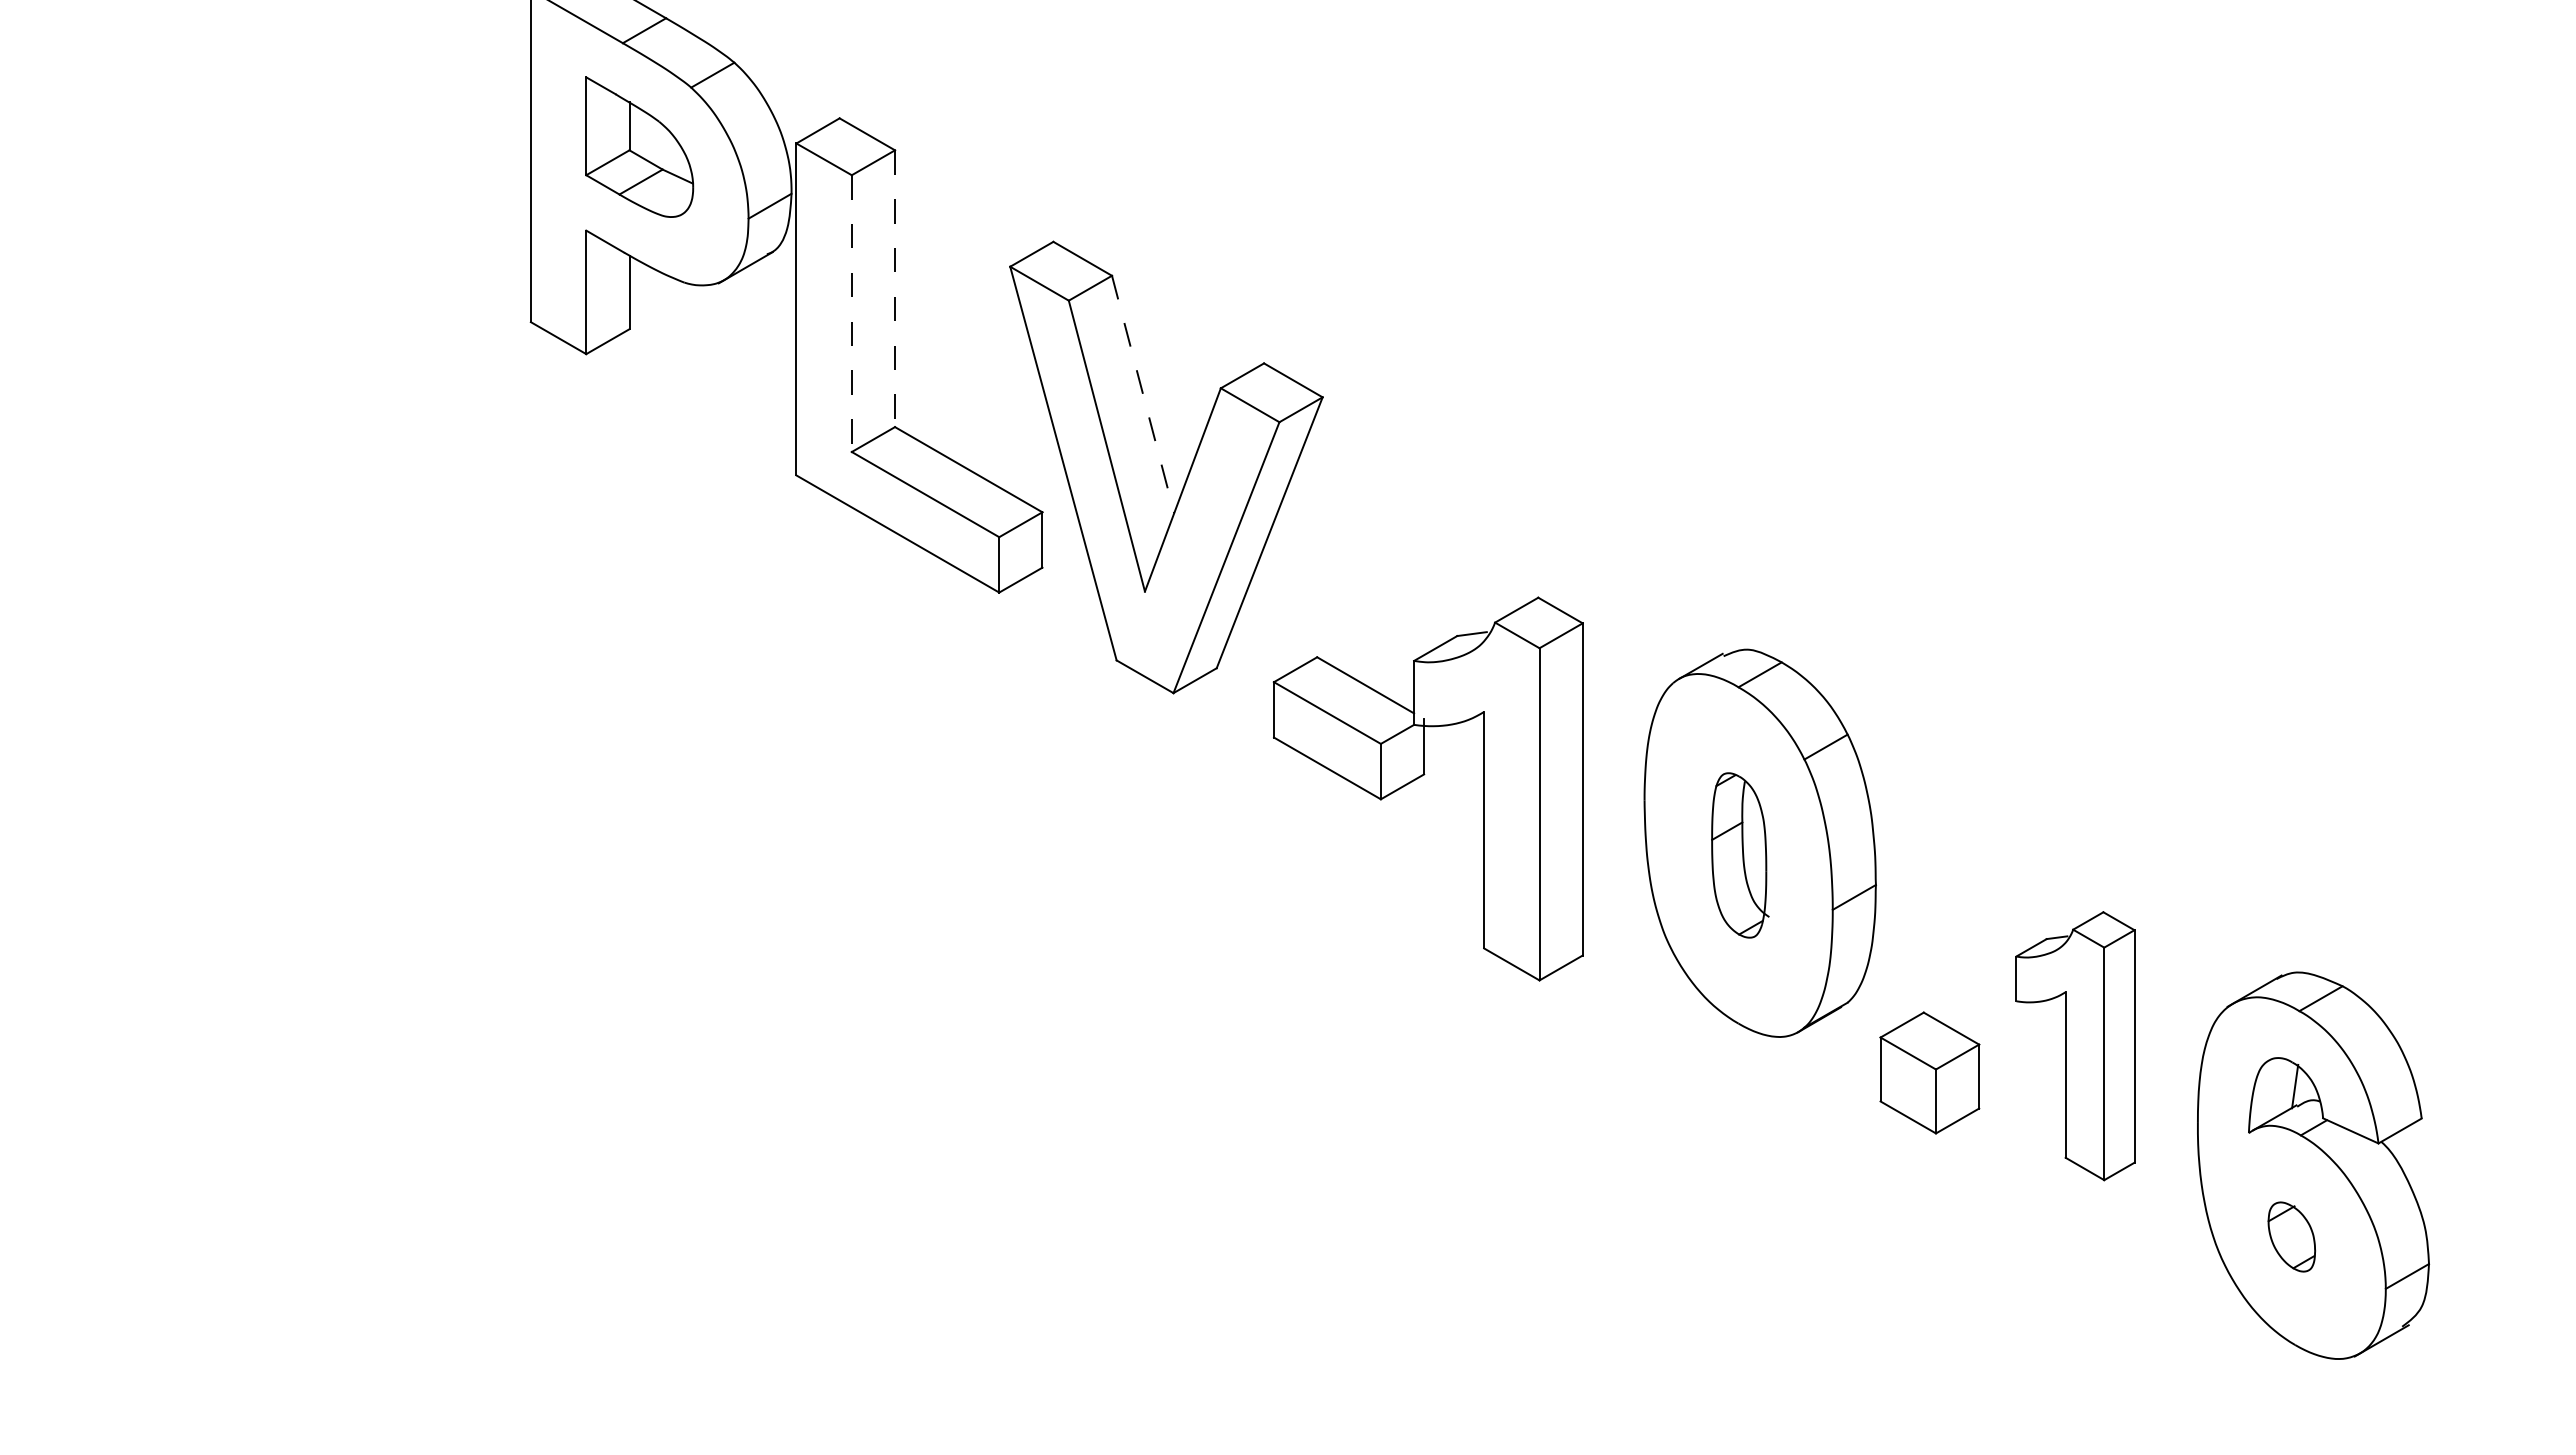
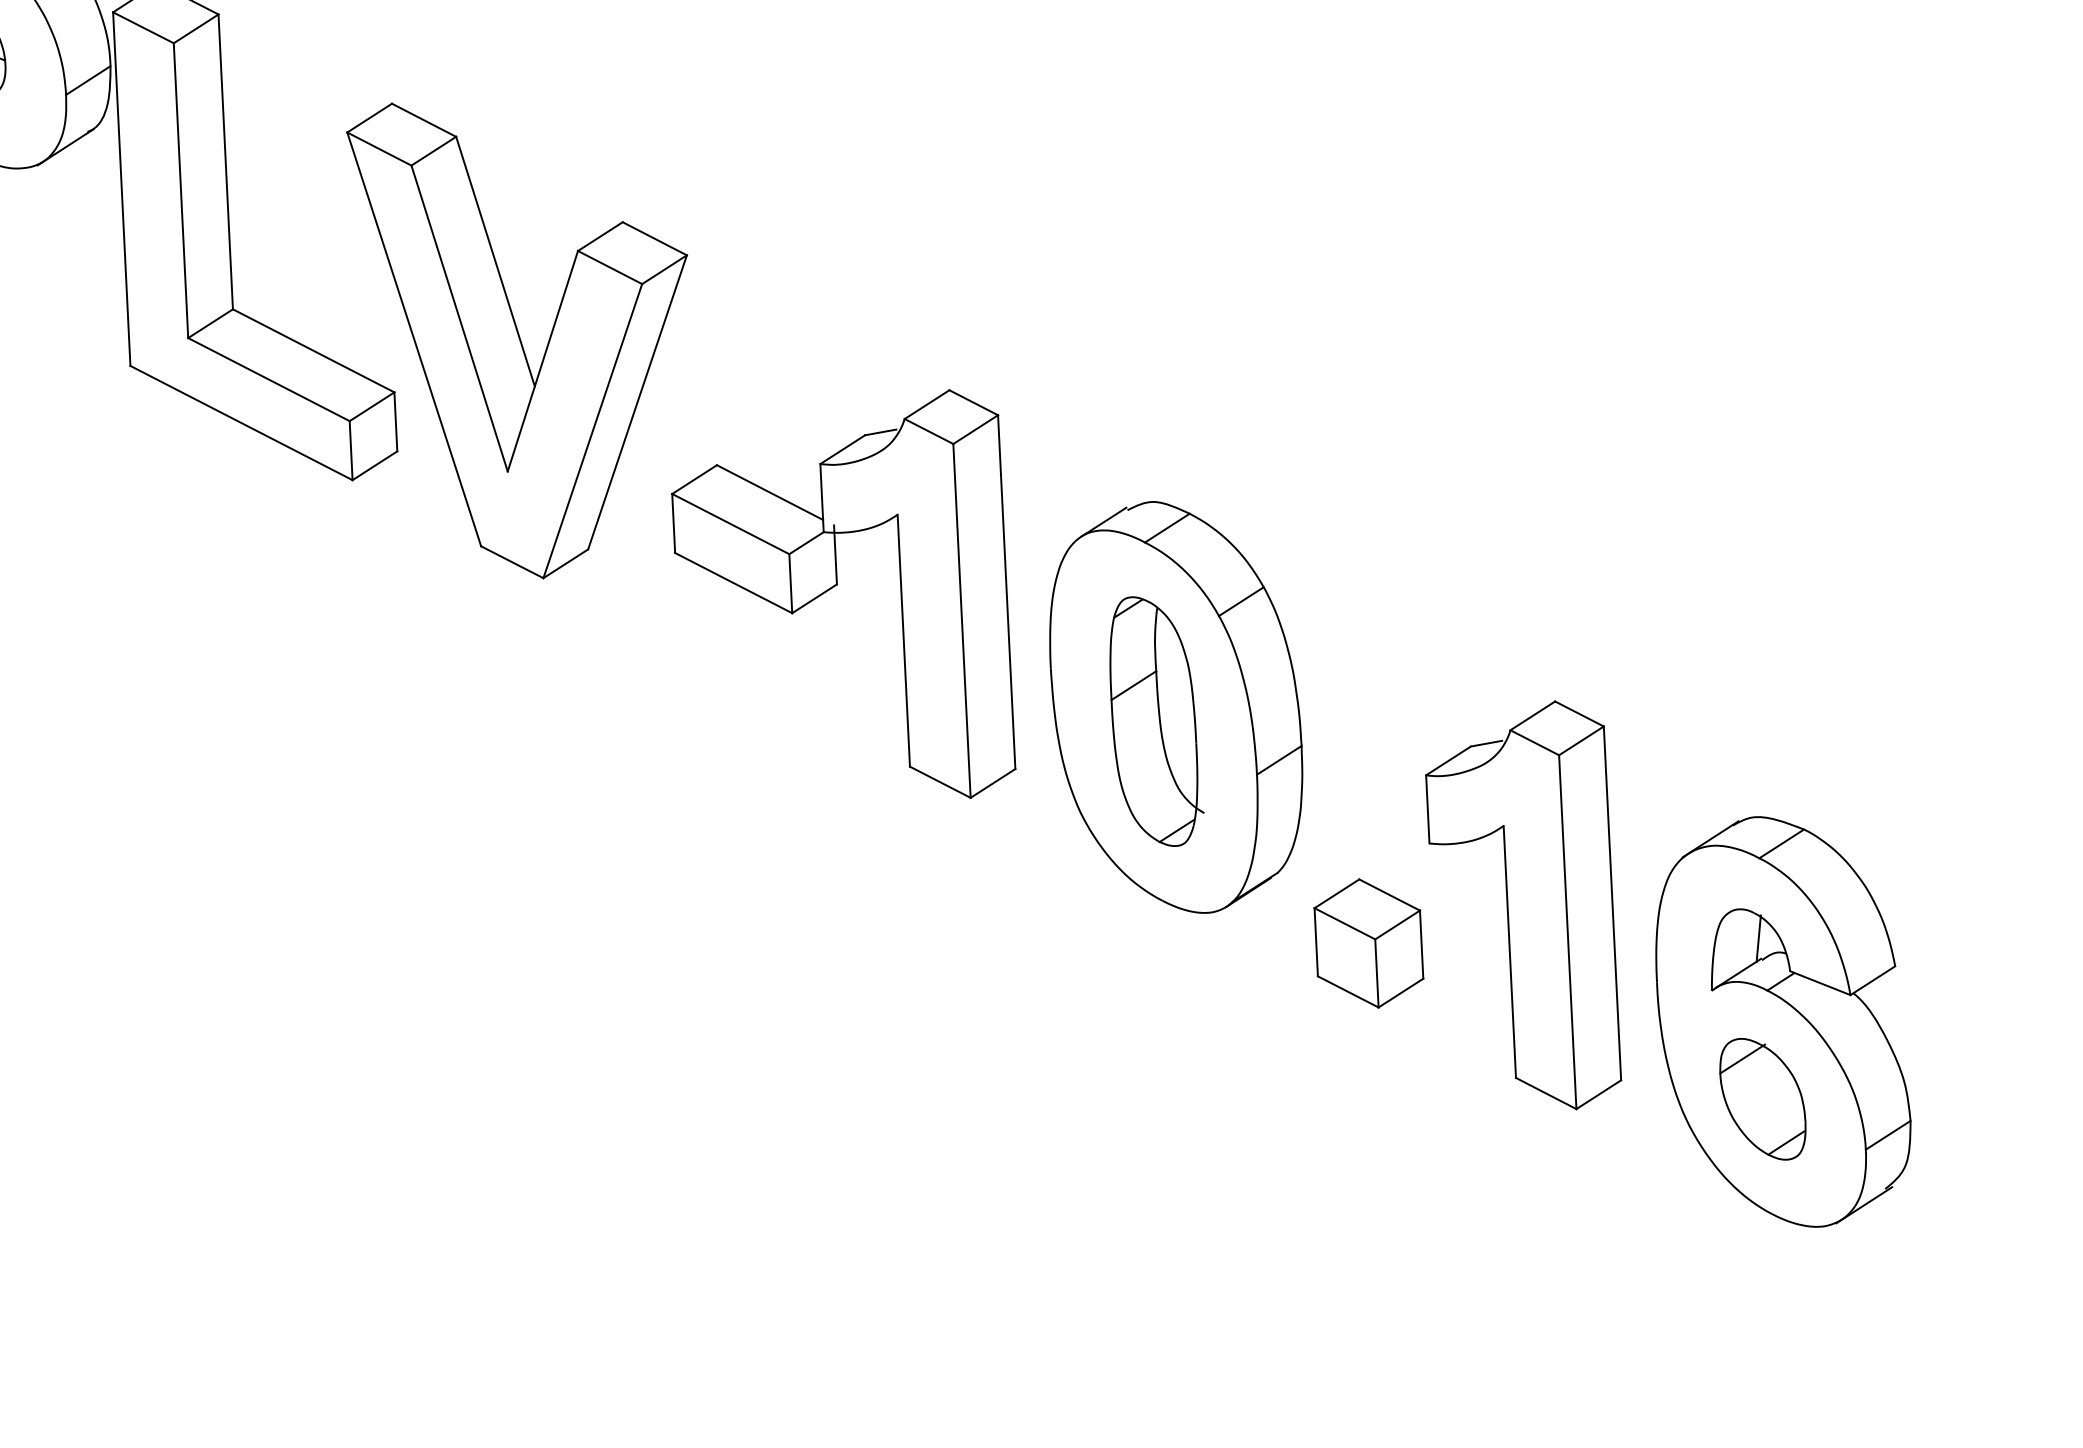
line: (895, 289) -> (226, 162), dashed -> solid
line: (851, 314) -> (180, 191), dashed -> solid
line: (1143, 394) -> (495, 261), dashed -> solid
part: (1419, 778) -> (832, 589), moved
part: (1740, 855) -> (1155, 721), size x1.43
part: (2075, 1045) -> (1522, 906), size x1.43
part: (2291, 1236) -> (1762, 1098), size x1.67

